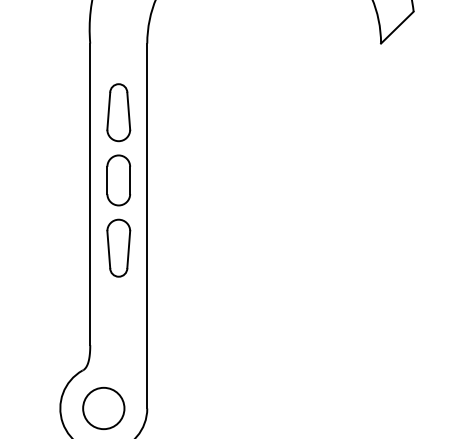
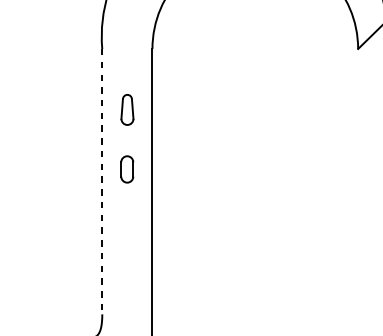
part: (118, 112) -> (127, 109), size x0.6
part: (118, 180) -> (127, 169), size x0.6
line: (90, 194) -> (102, 181), solid -> dashed
part: (118, 247) -> (127, 228), removed

